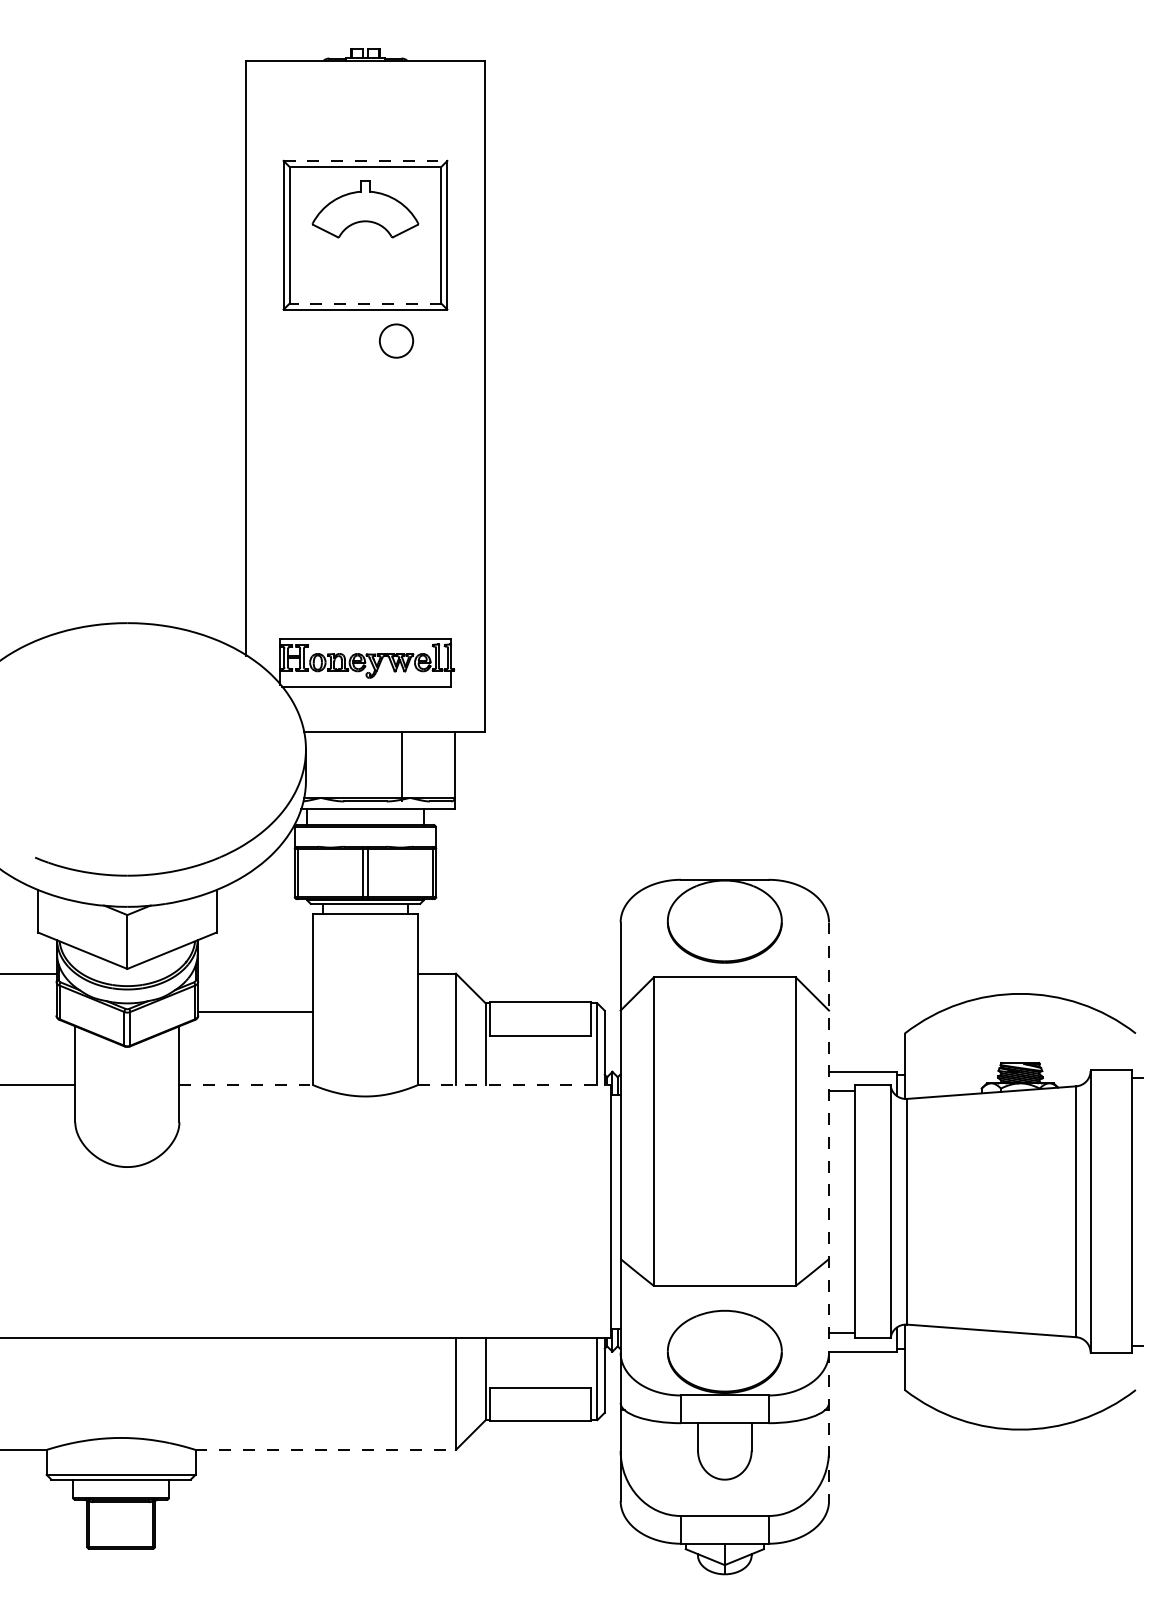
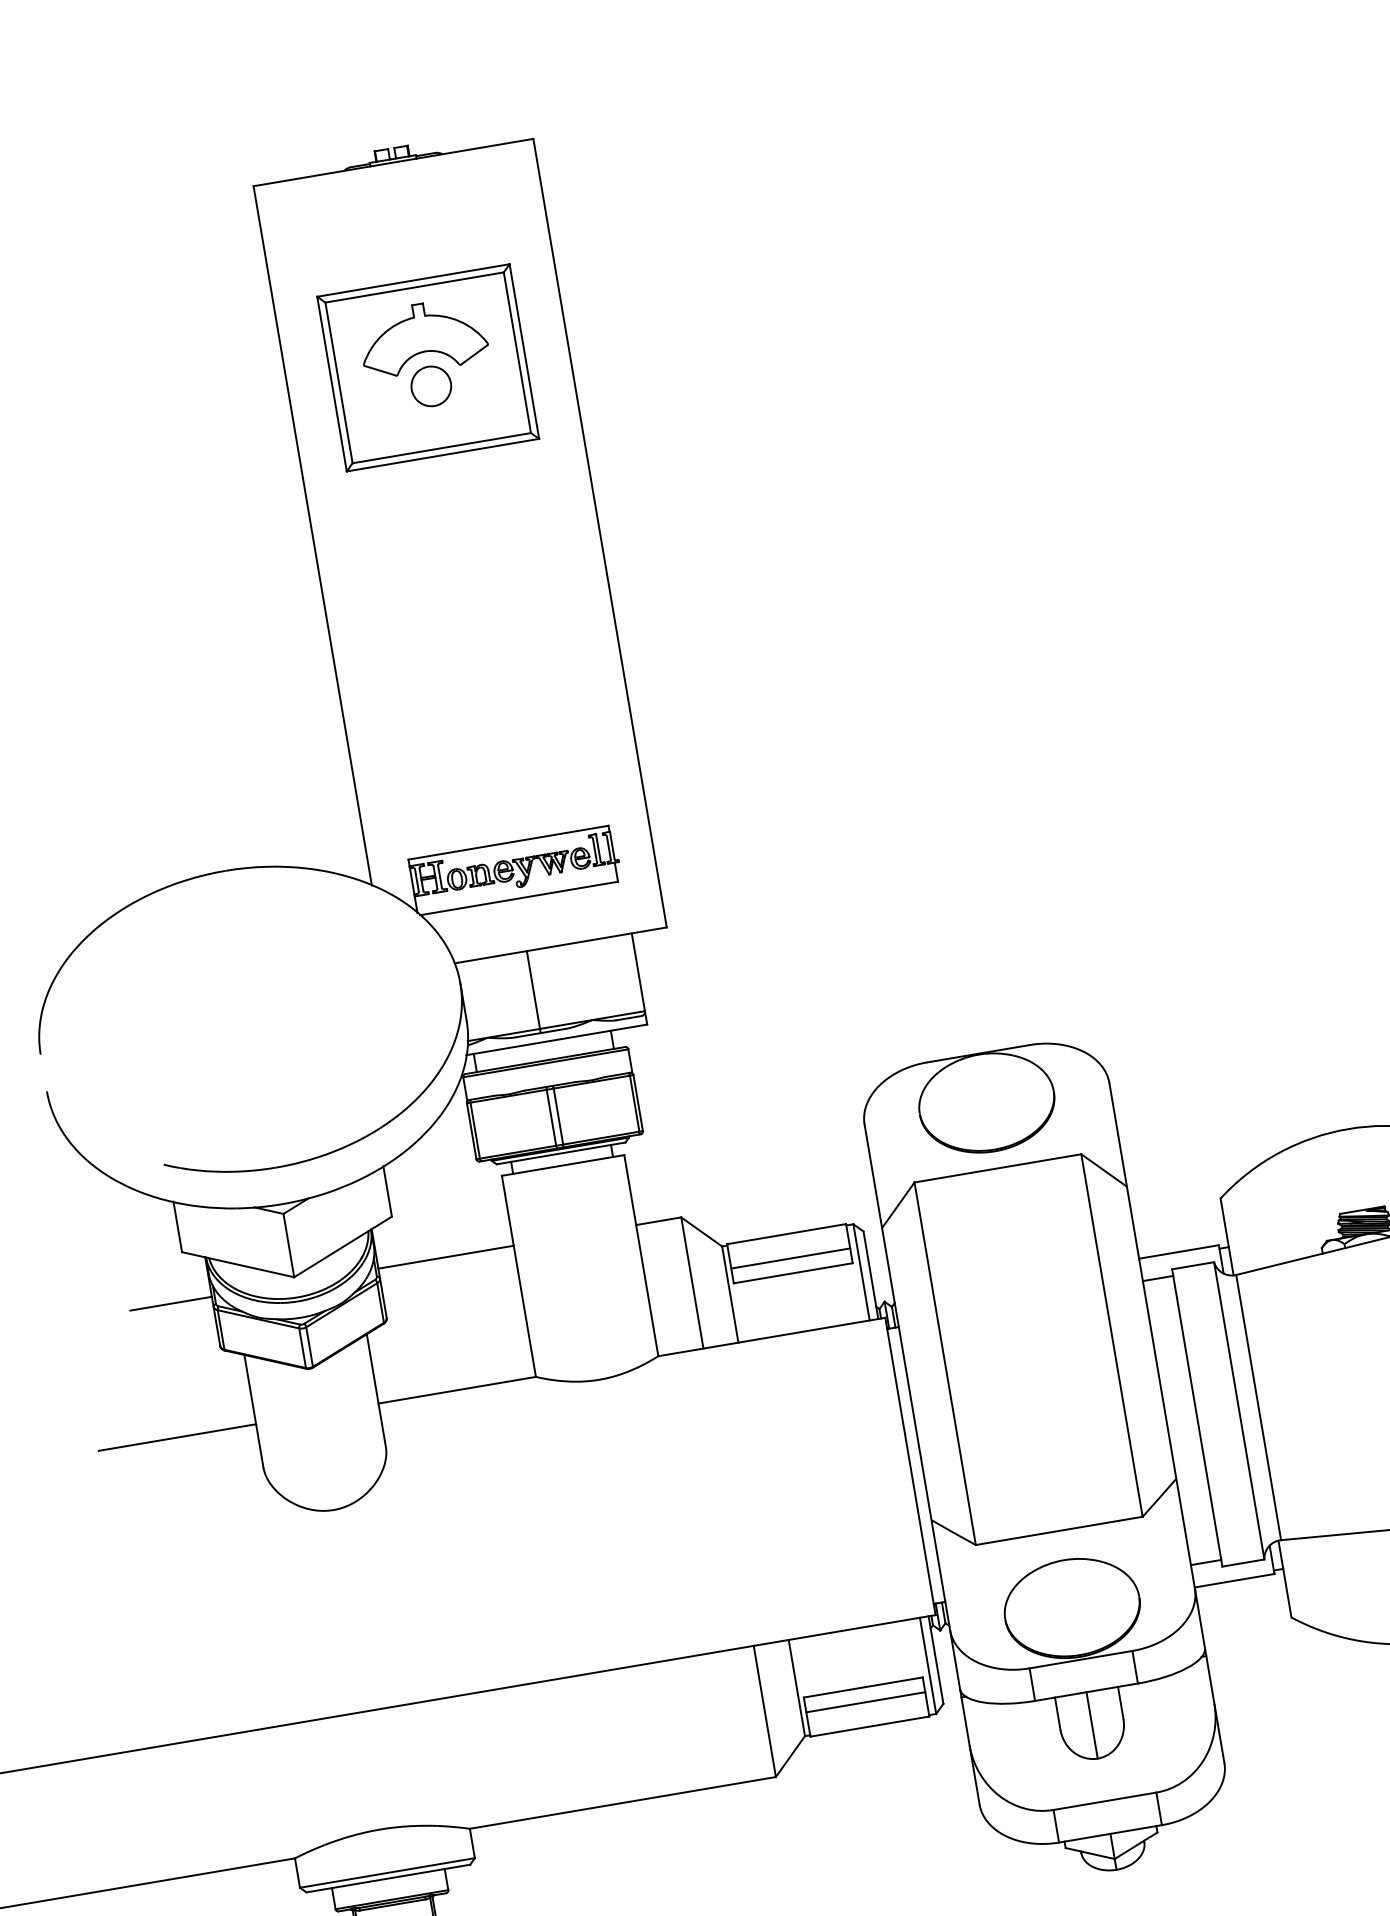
line: (365, 160) -> (413, 279), dashed -> solid
line: (365, 303) -> (441, 447), dashed -> solid
circle: (396, 340) -> (431, 385), moved
line: (401, 766) -> (533, 992), moved
line: (255, 1011) -> (445, 1257), moved
line: (540, 1022) -> (790, 1258), added
line: (246, 1085) -> (457, 1390), dashed -> solid
line: (514, 1085) -> (772, 1337), dashed -> solid
line: (829, 1212) -> (1167, 1423), dashed -> solid
line: (540, 1400) -> (865, 1702), added
line: (326, 1449) -> (623, 1802), dashed -> solid
line: (724, 1451) -> (1091, 1725), added

